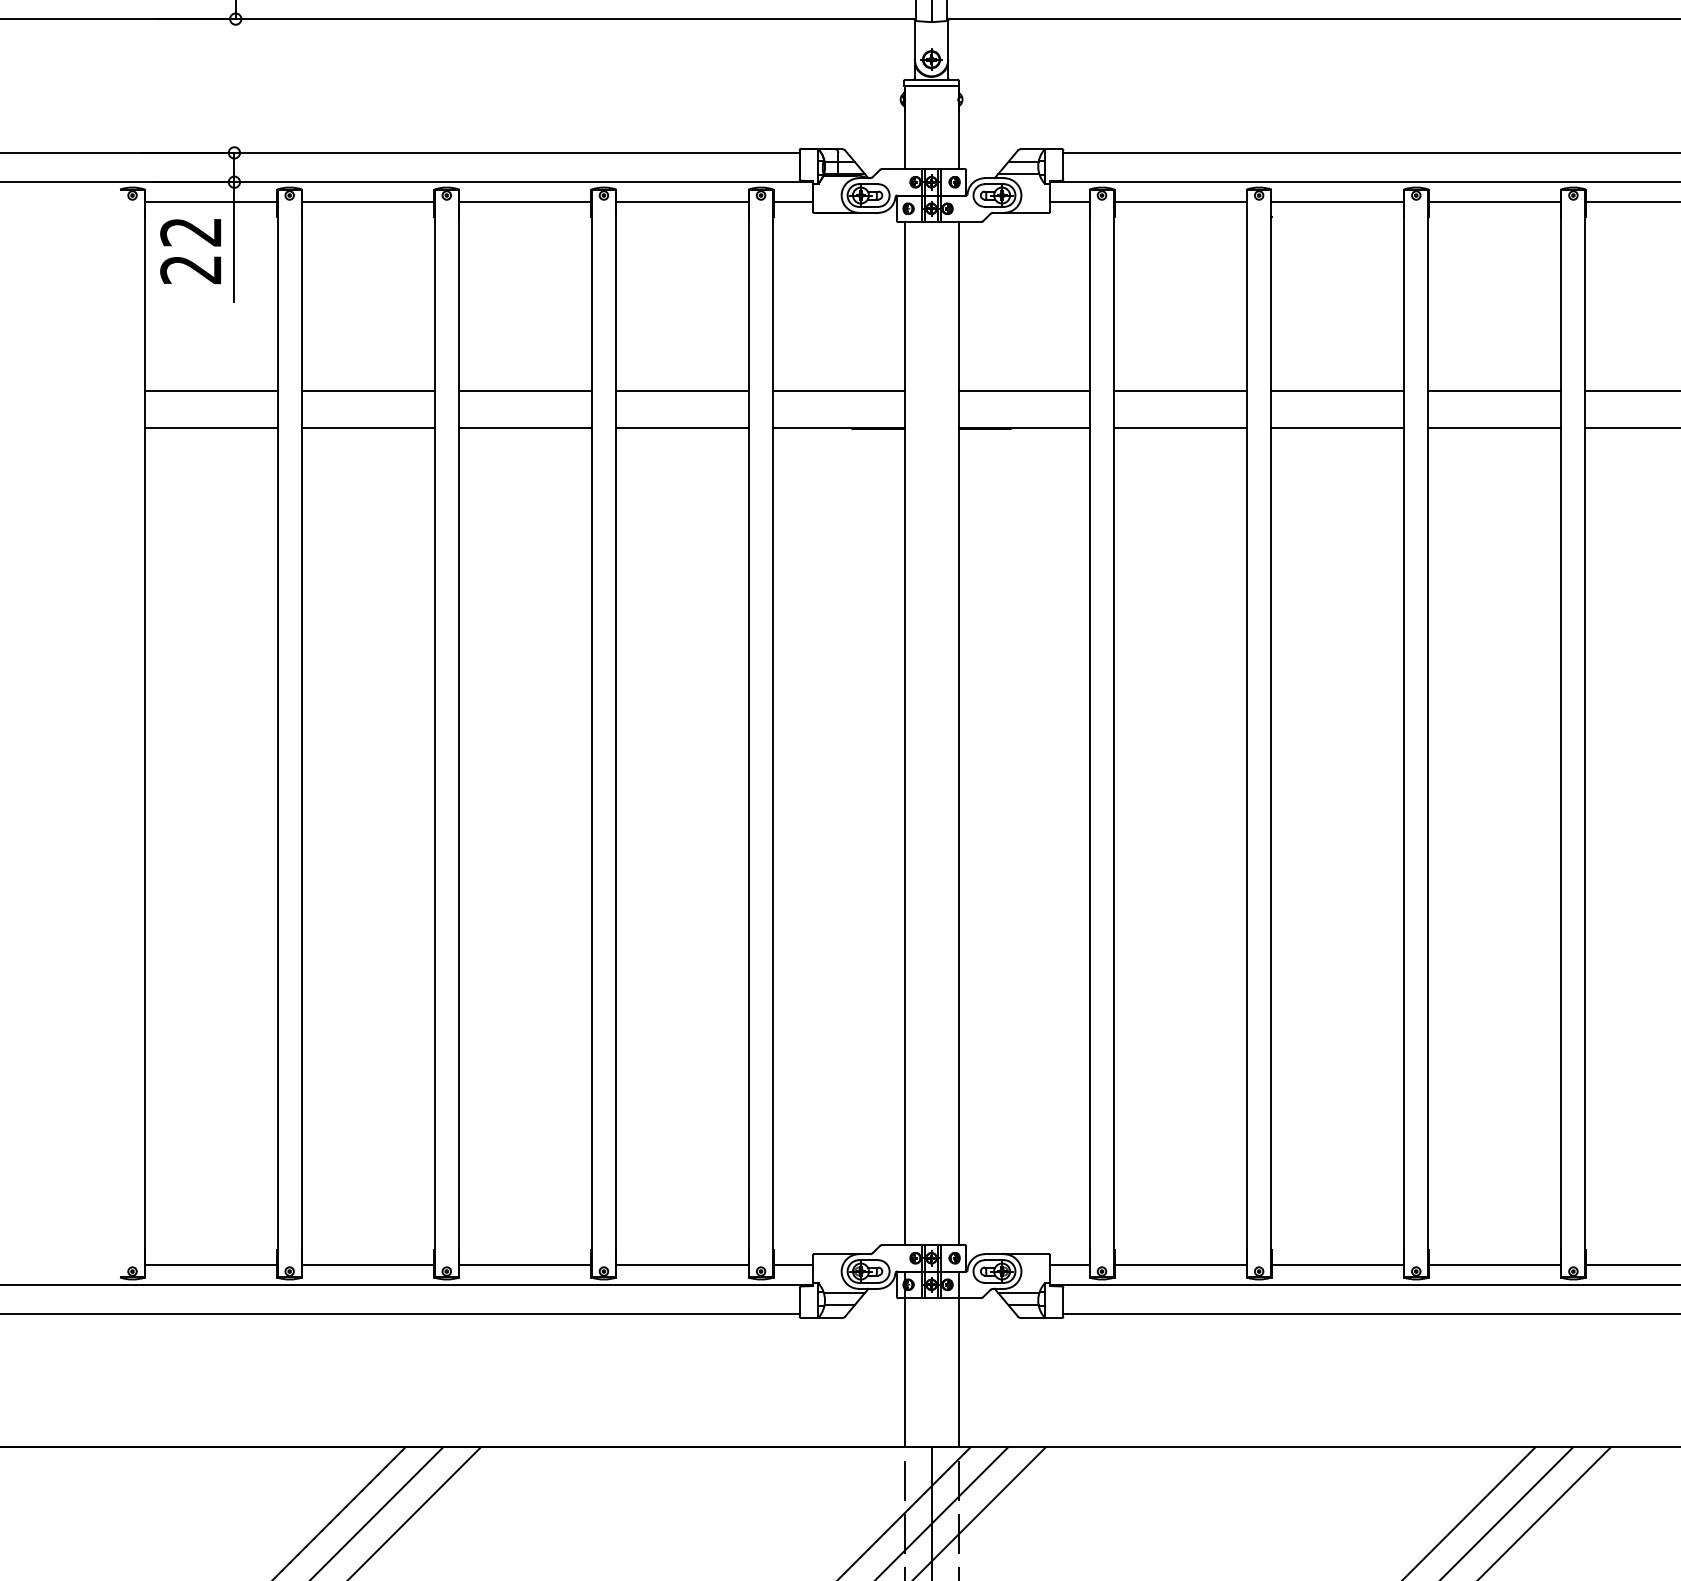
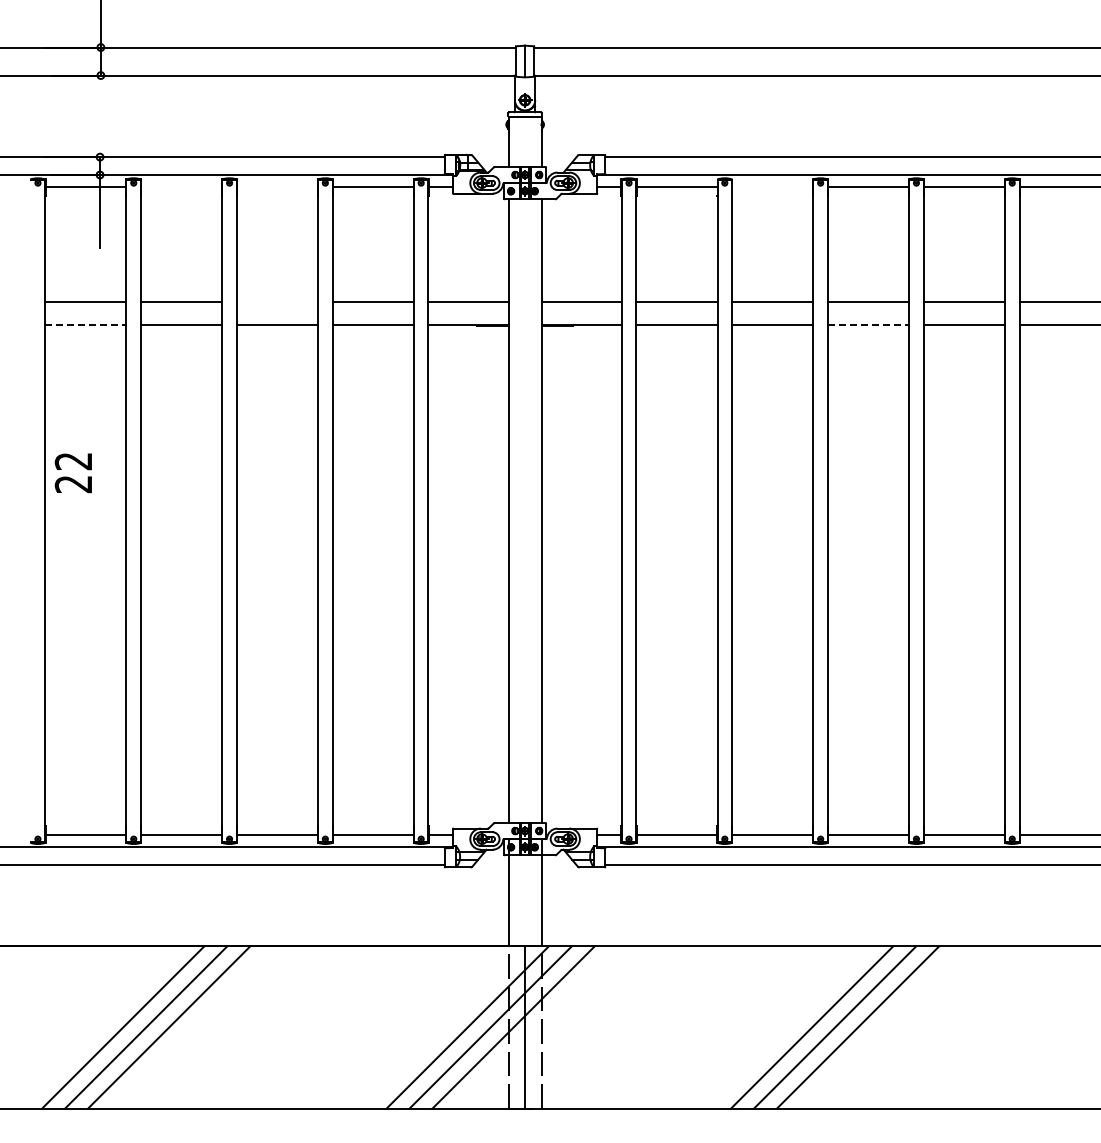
line: (367, 202) -> (181, 187), removed
line: (525, 202) -> (277, 187), removed
line: (1337, 202) -> (772, 187), removed
text: (189, 251) -> (72, 473), moved
line: (525, 391) -> (277, 302), removed
line: (210, 427) -> (85, 324), solid -> dashed
line: (1494, 427) -> (868, 324), solid -> dashed

